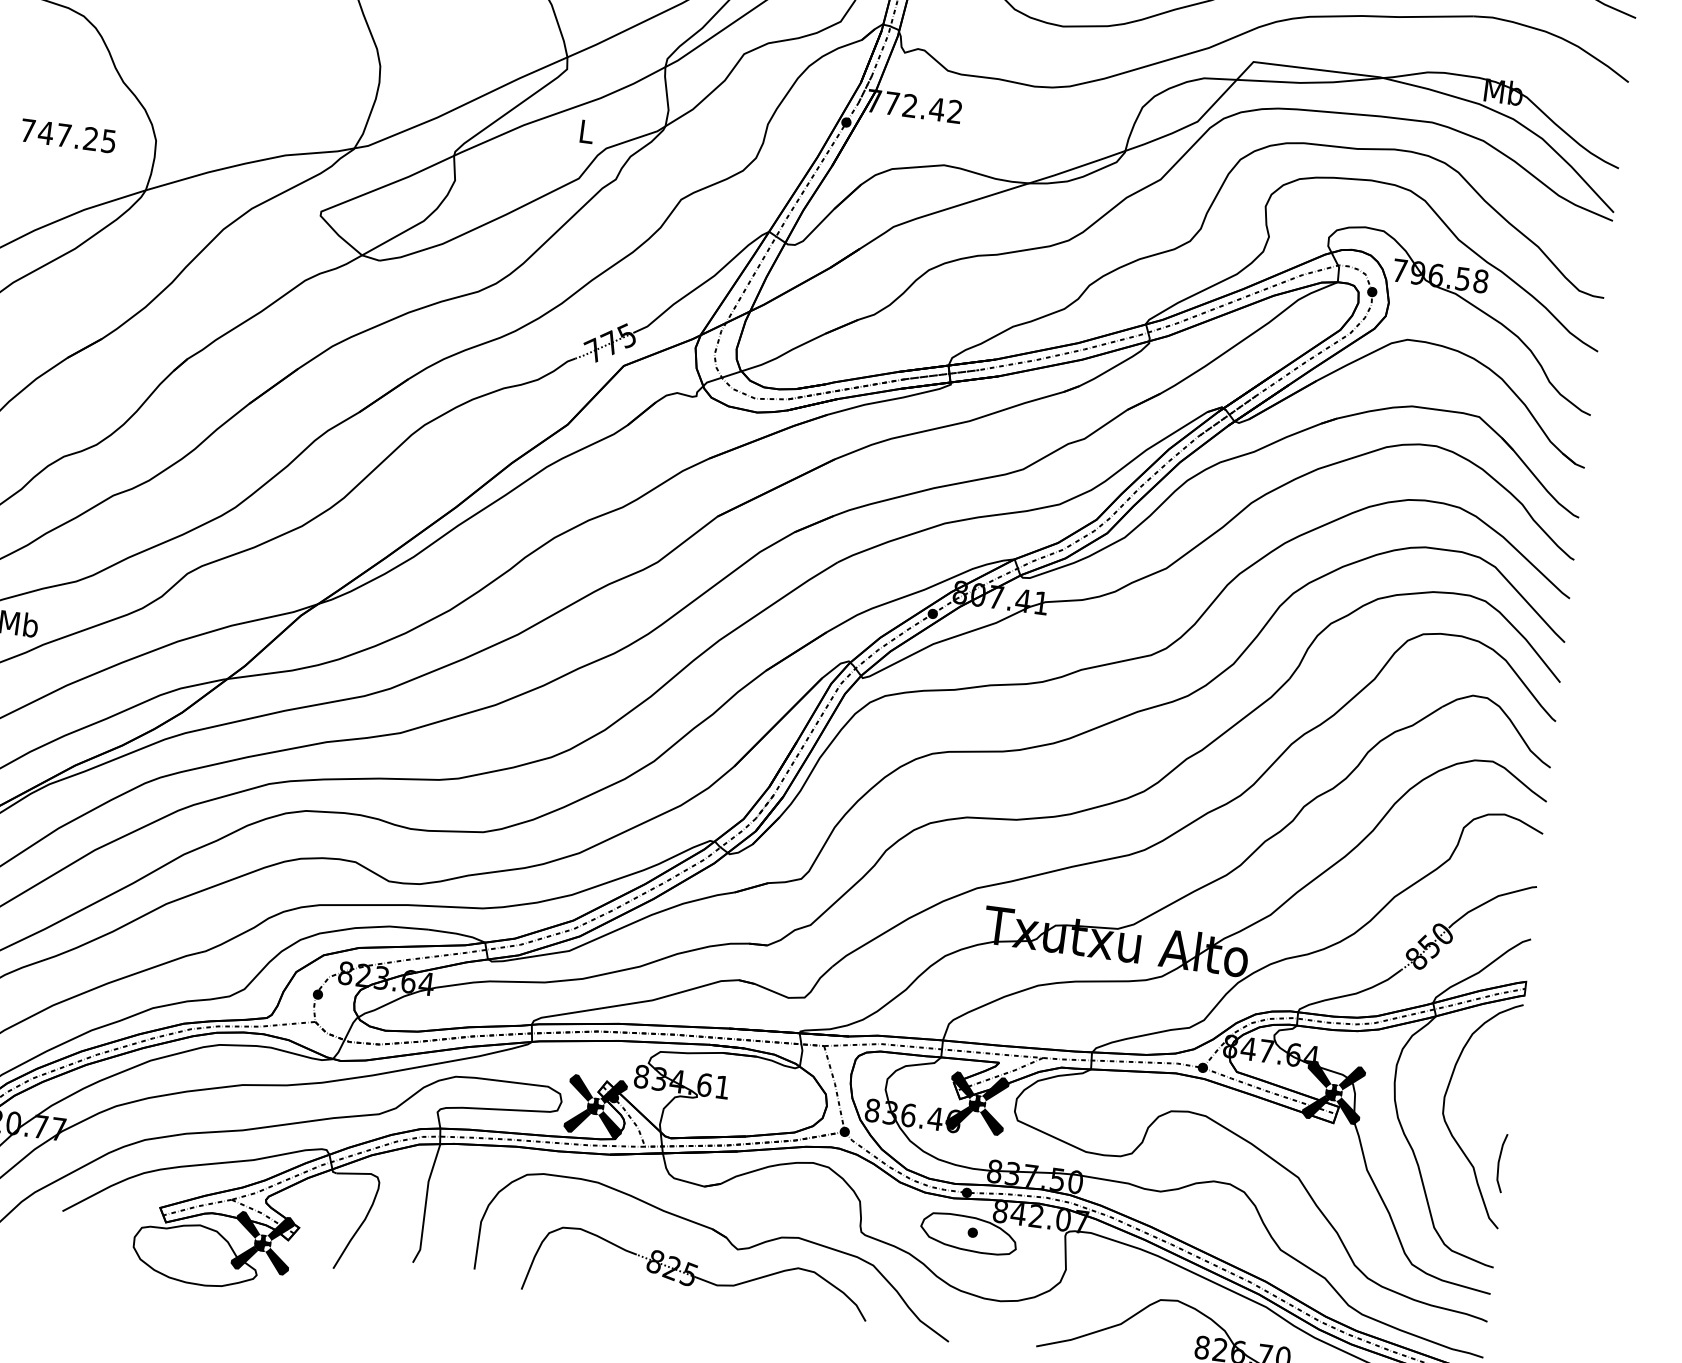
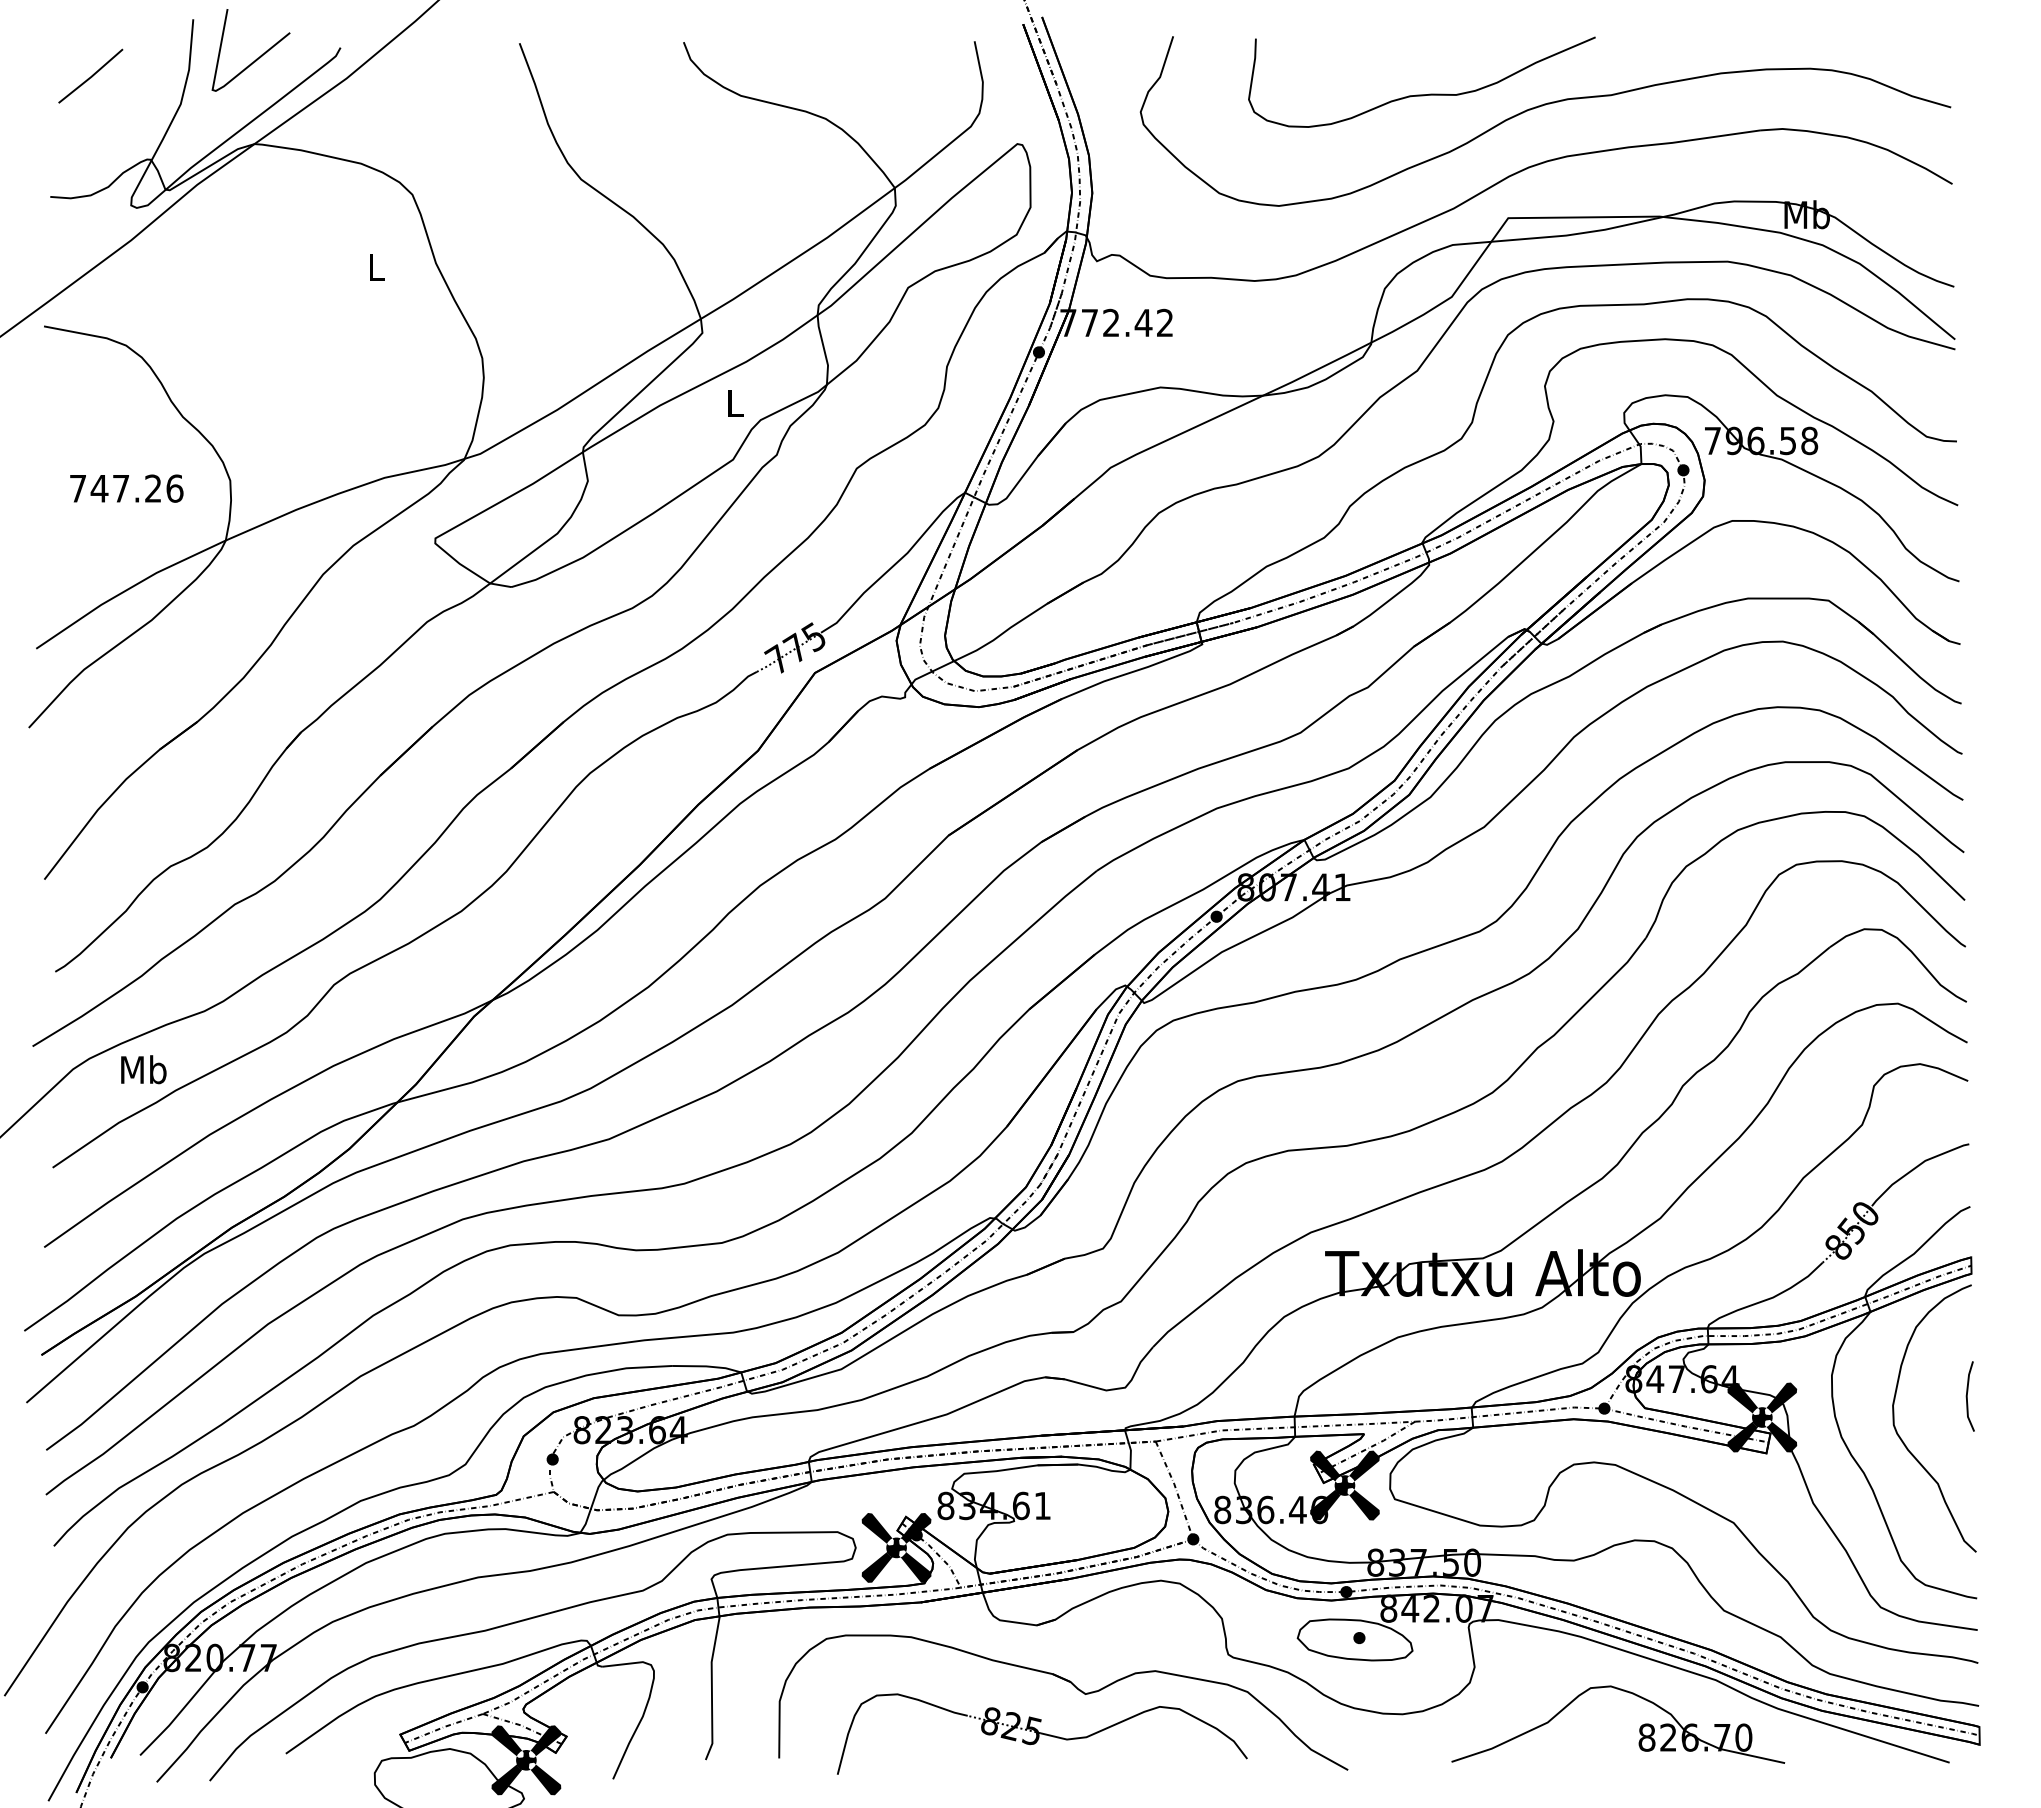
text: (108, 141) -> (174, 488), 747.25 -> 747.26
line: (1499, 1162) -> (1967, 1396), moved

